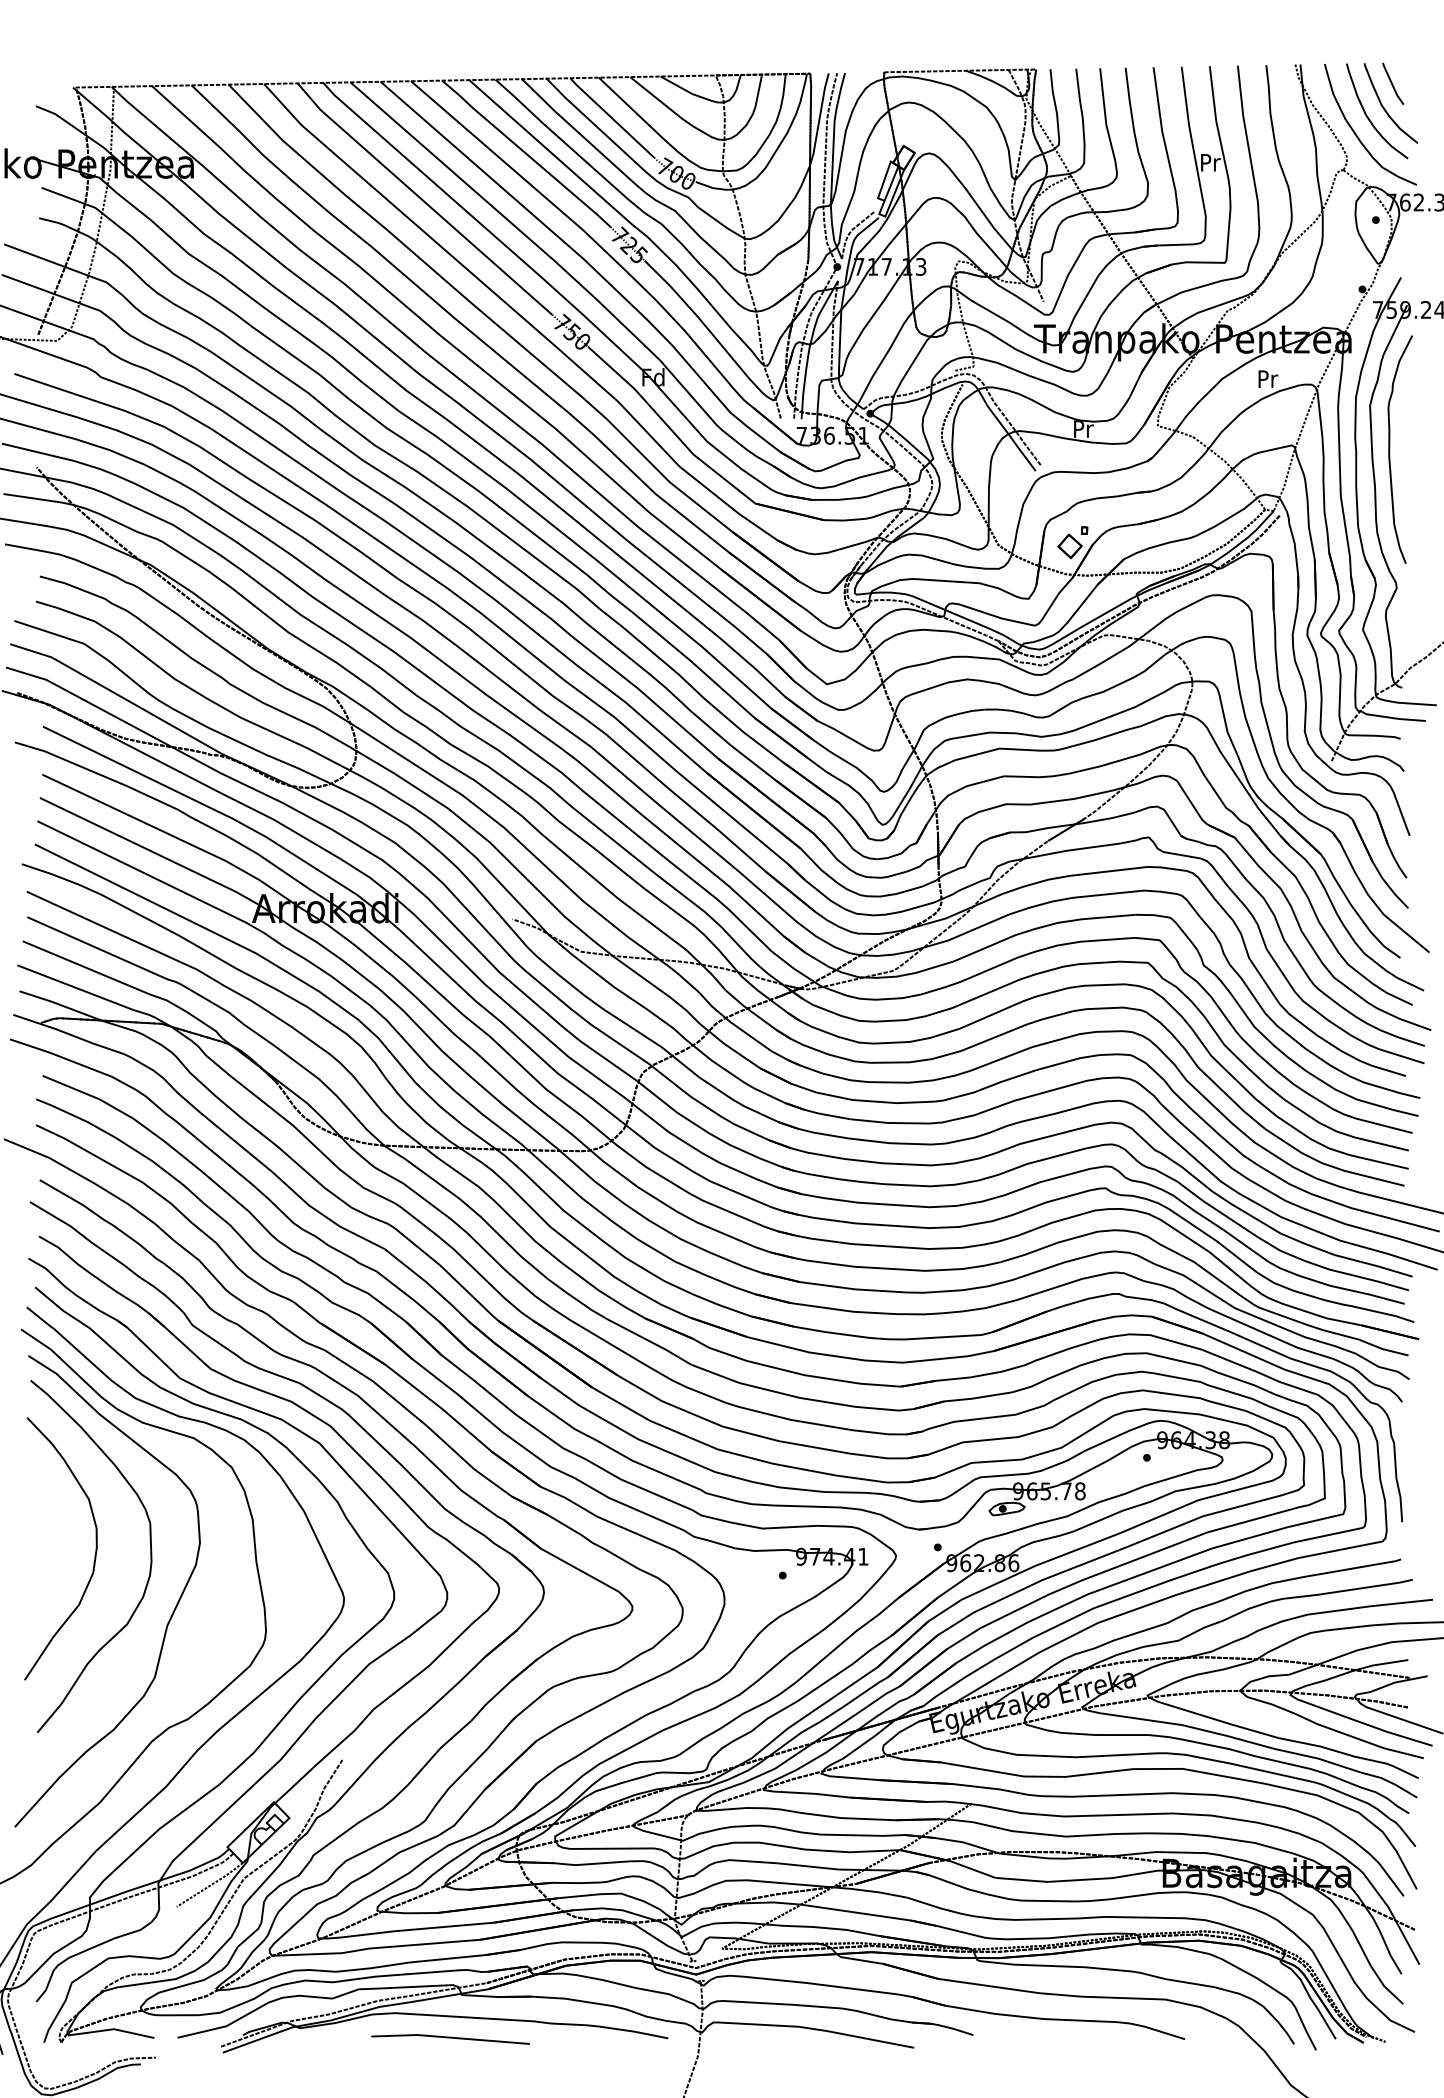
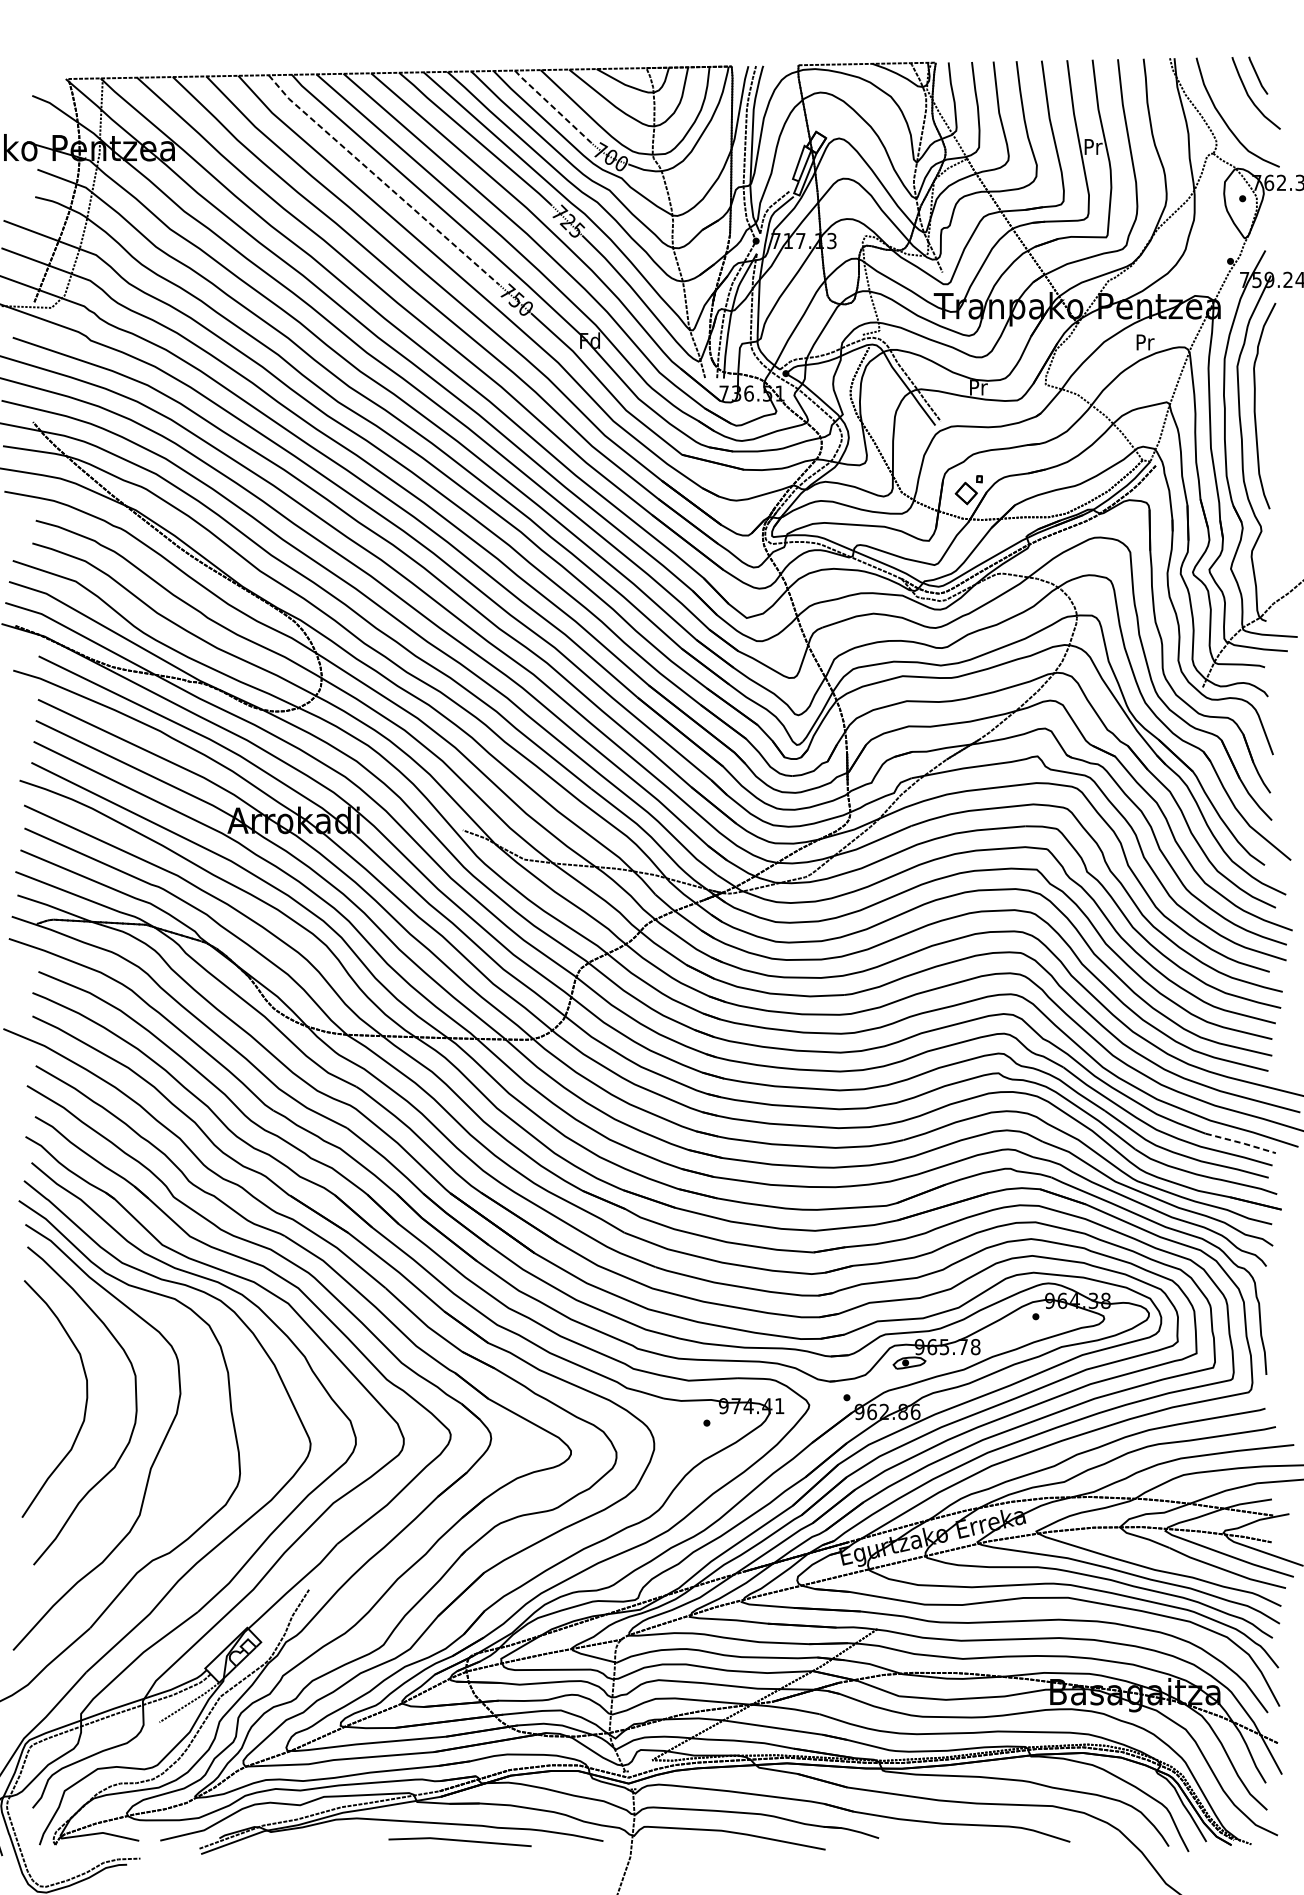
curve: (1368, 116) -> (1235, 105), removed
line: (611, 117) -> (552, 106), solid -> dashed
line: (422, 200) -> (381, 181), solid -> dashed
line: (1374, 1265) -> (1241, 1143), solid -> dashed
line: (450, 2038) -> (460, 1841), moved

